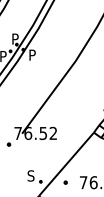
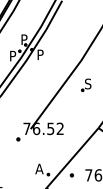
part: (81, 87) -> (86, 85), added
text: (31, 175) -> (39, 168), S -> A

